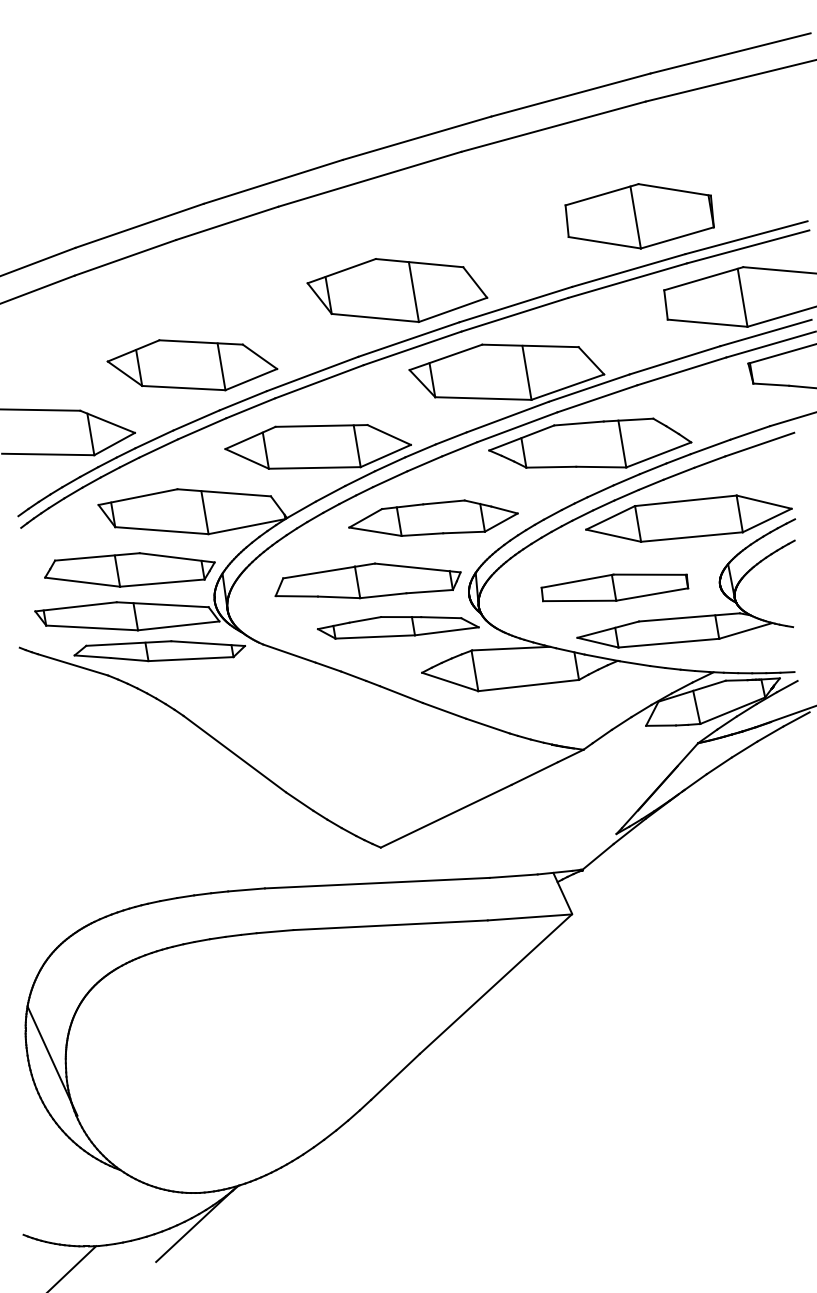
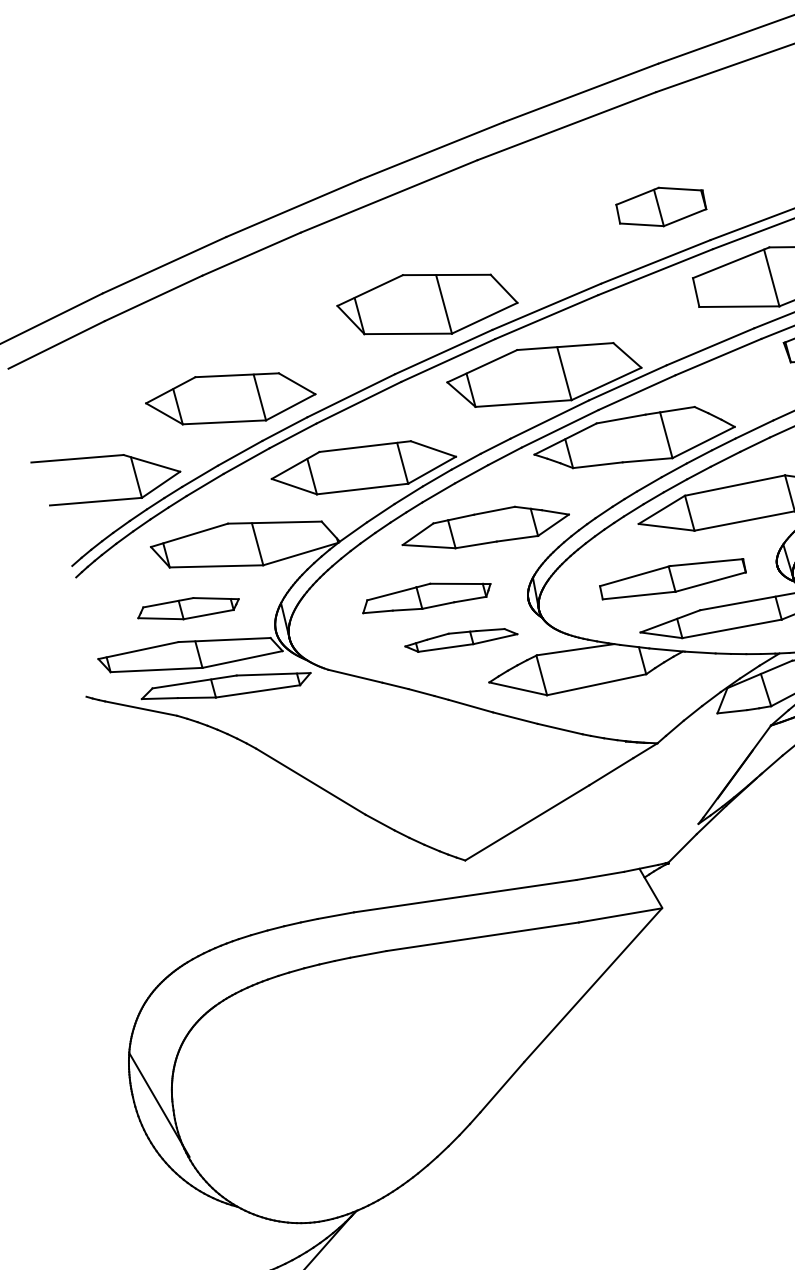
part: (639, 216) -> (661, 207), size x0.6
part: (129, 569) -> (188, 608), size x0.6
part: (367, 580) -> (425, 595), size x0.7
part: (398, 627) -> (461, 639), size x0.7

